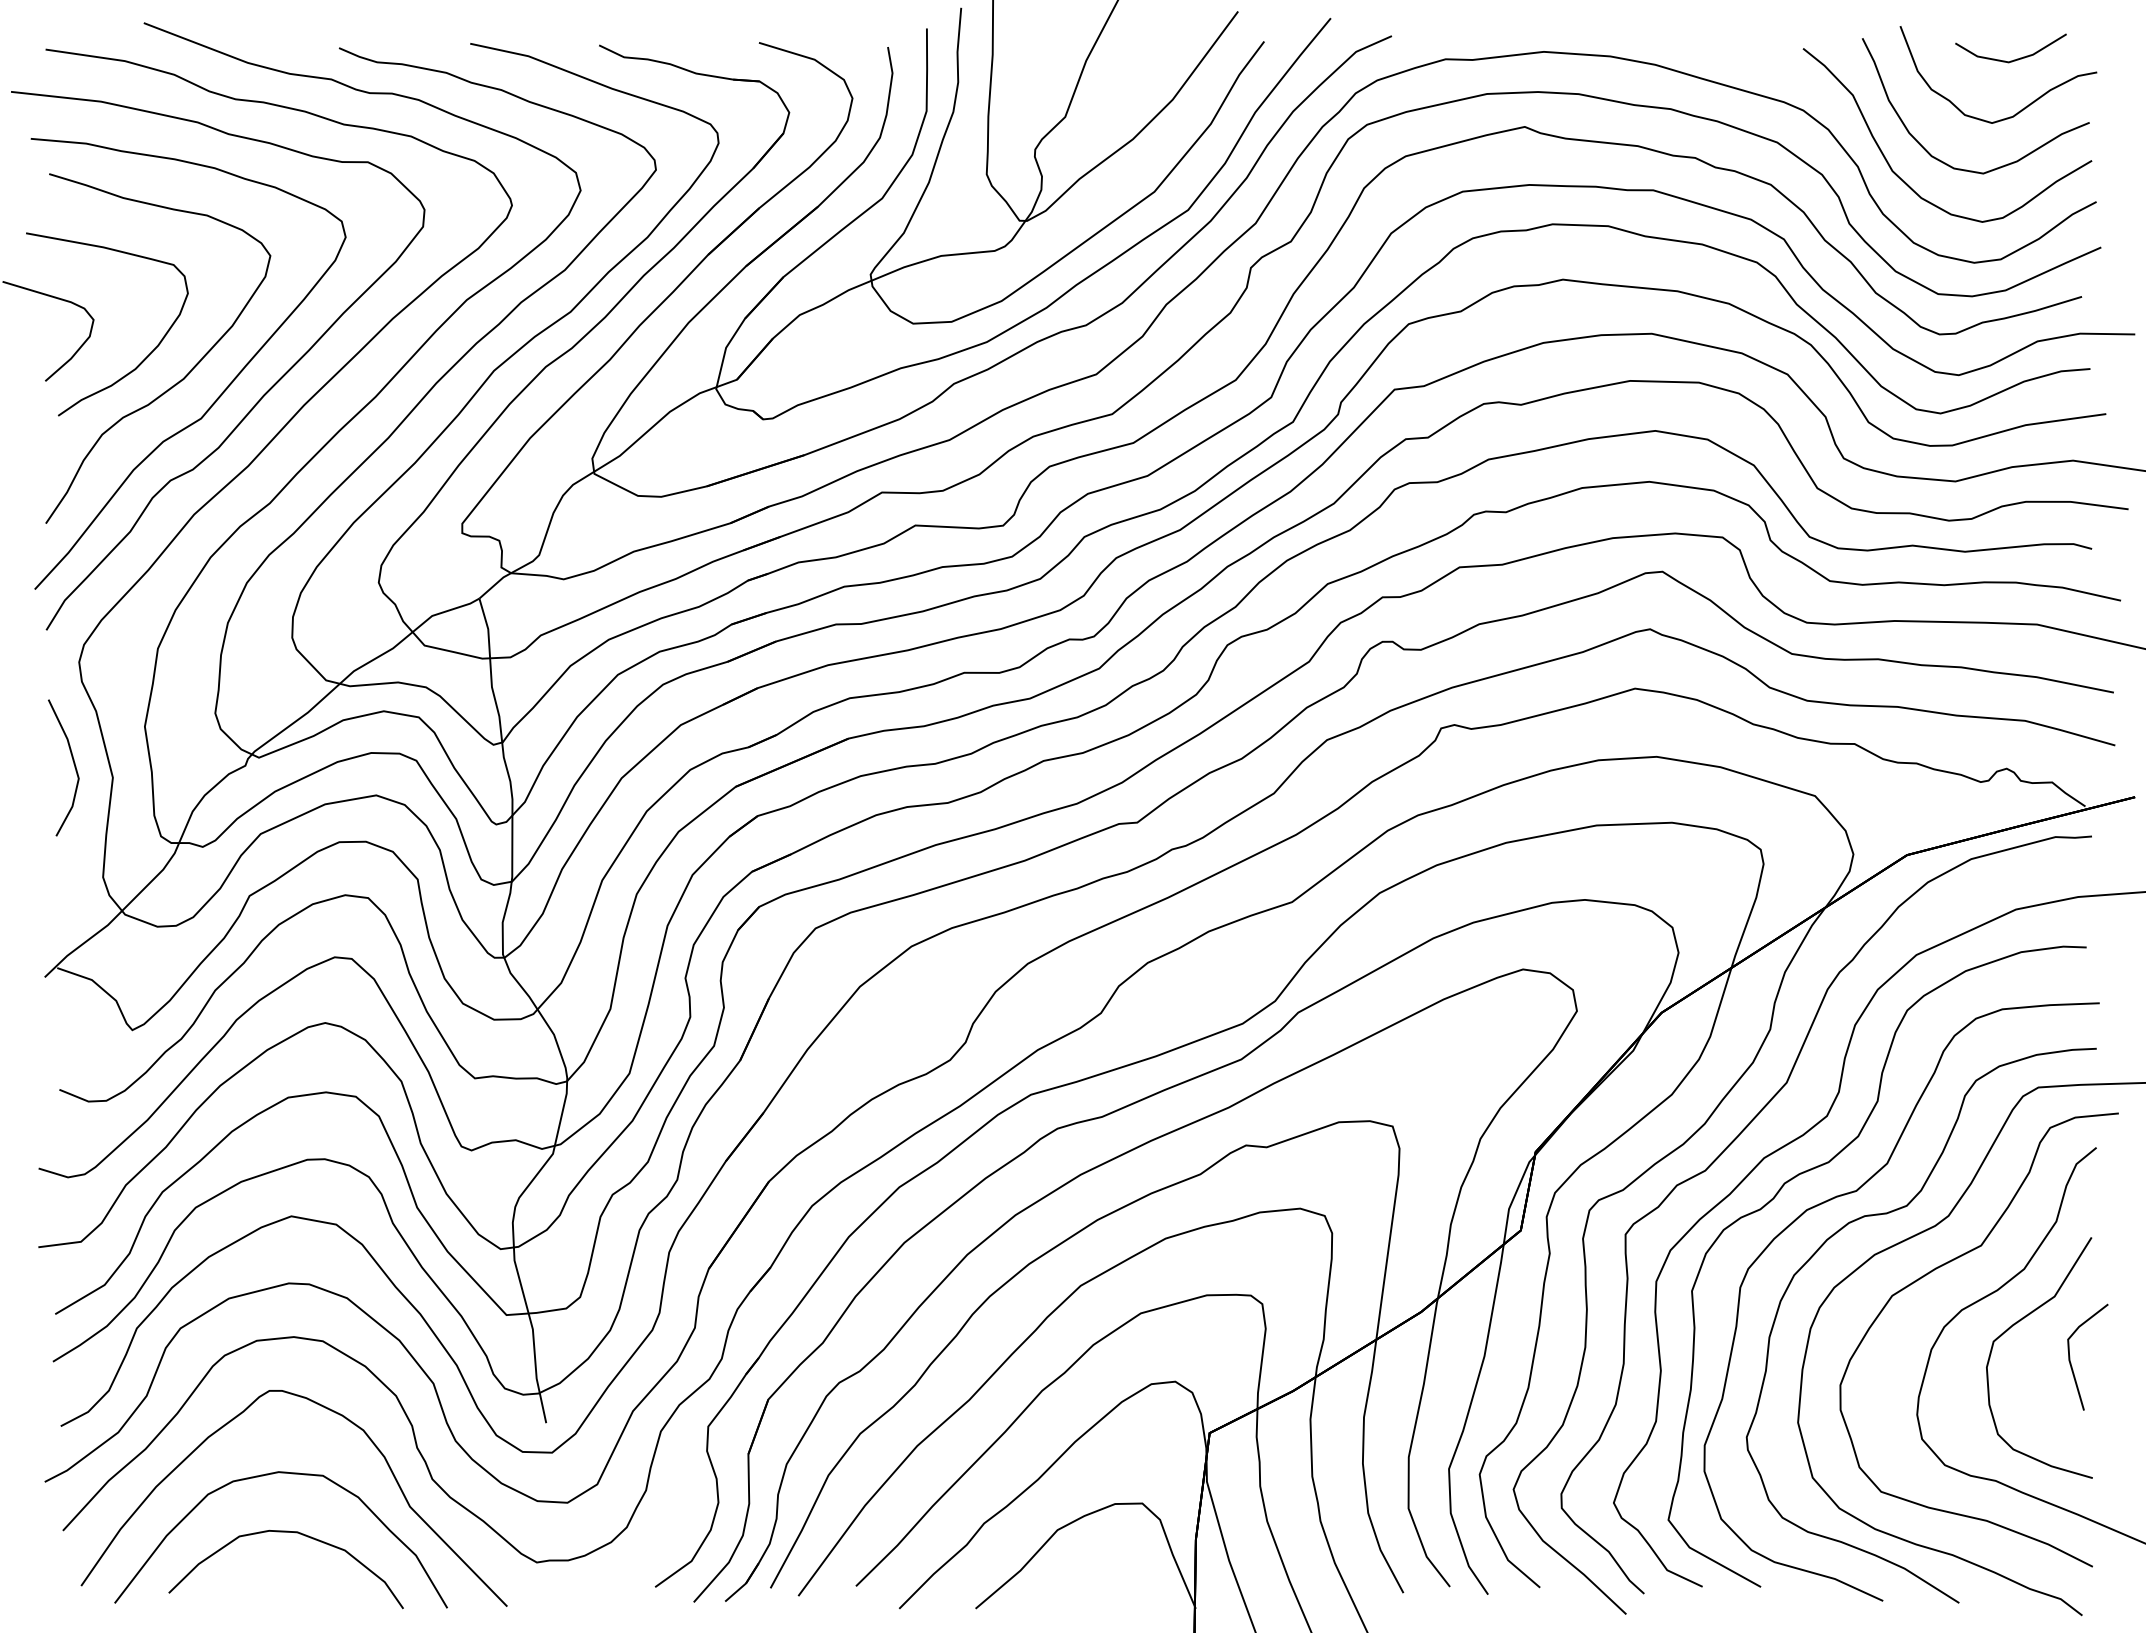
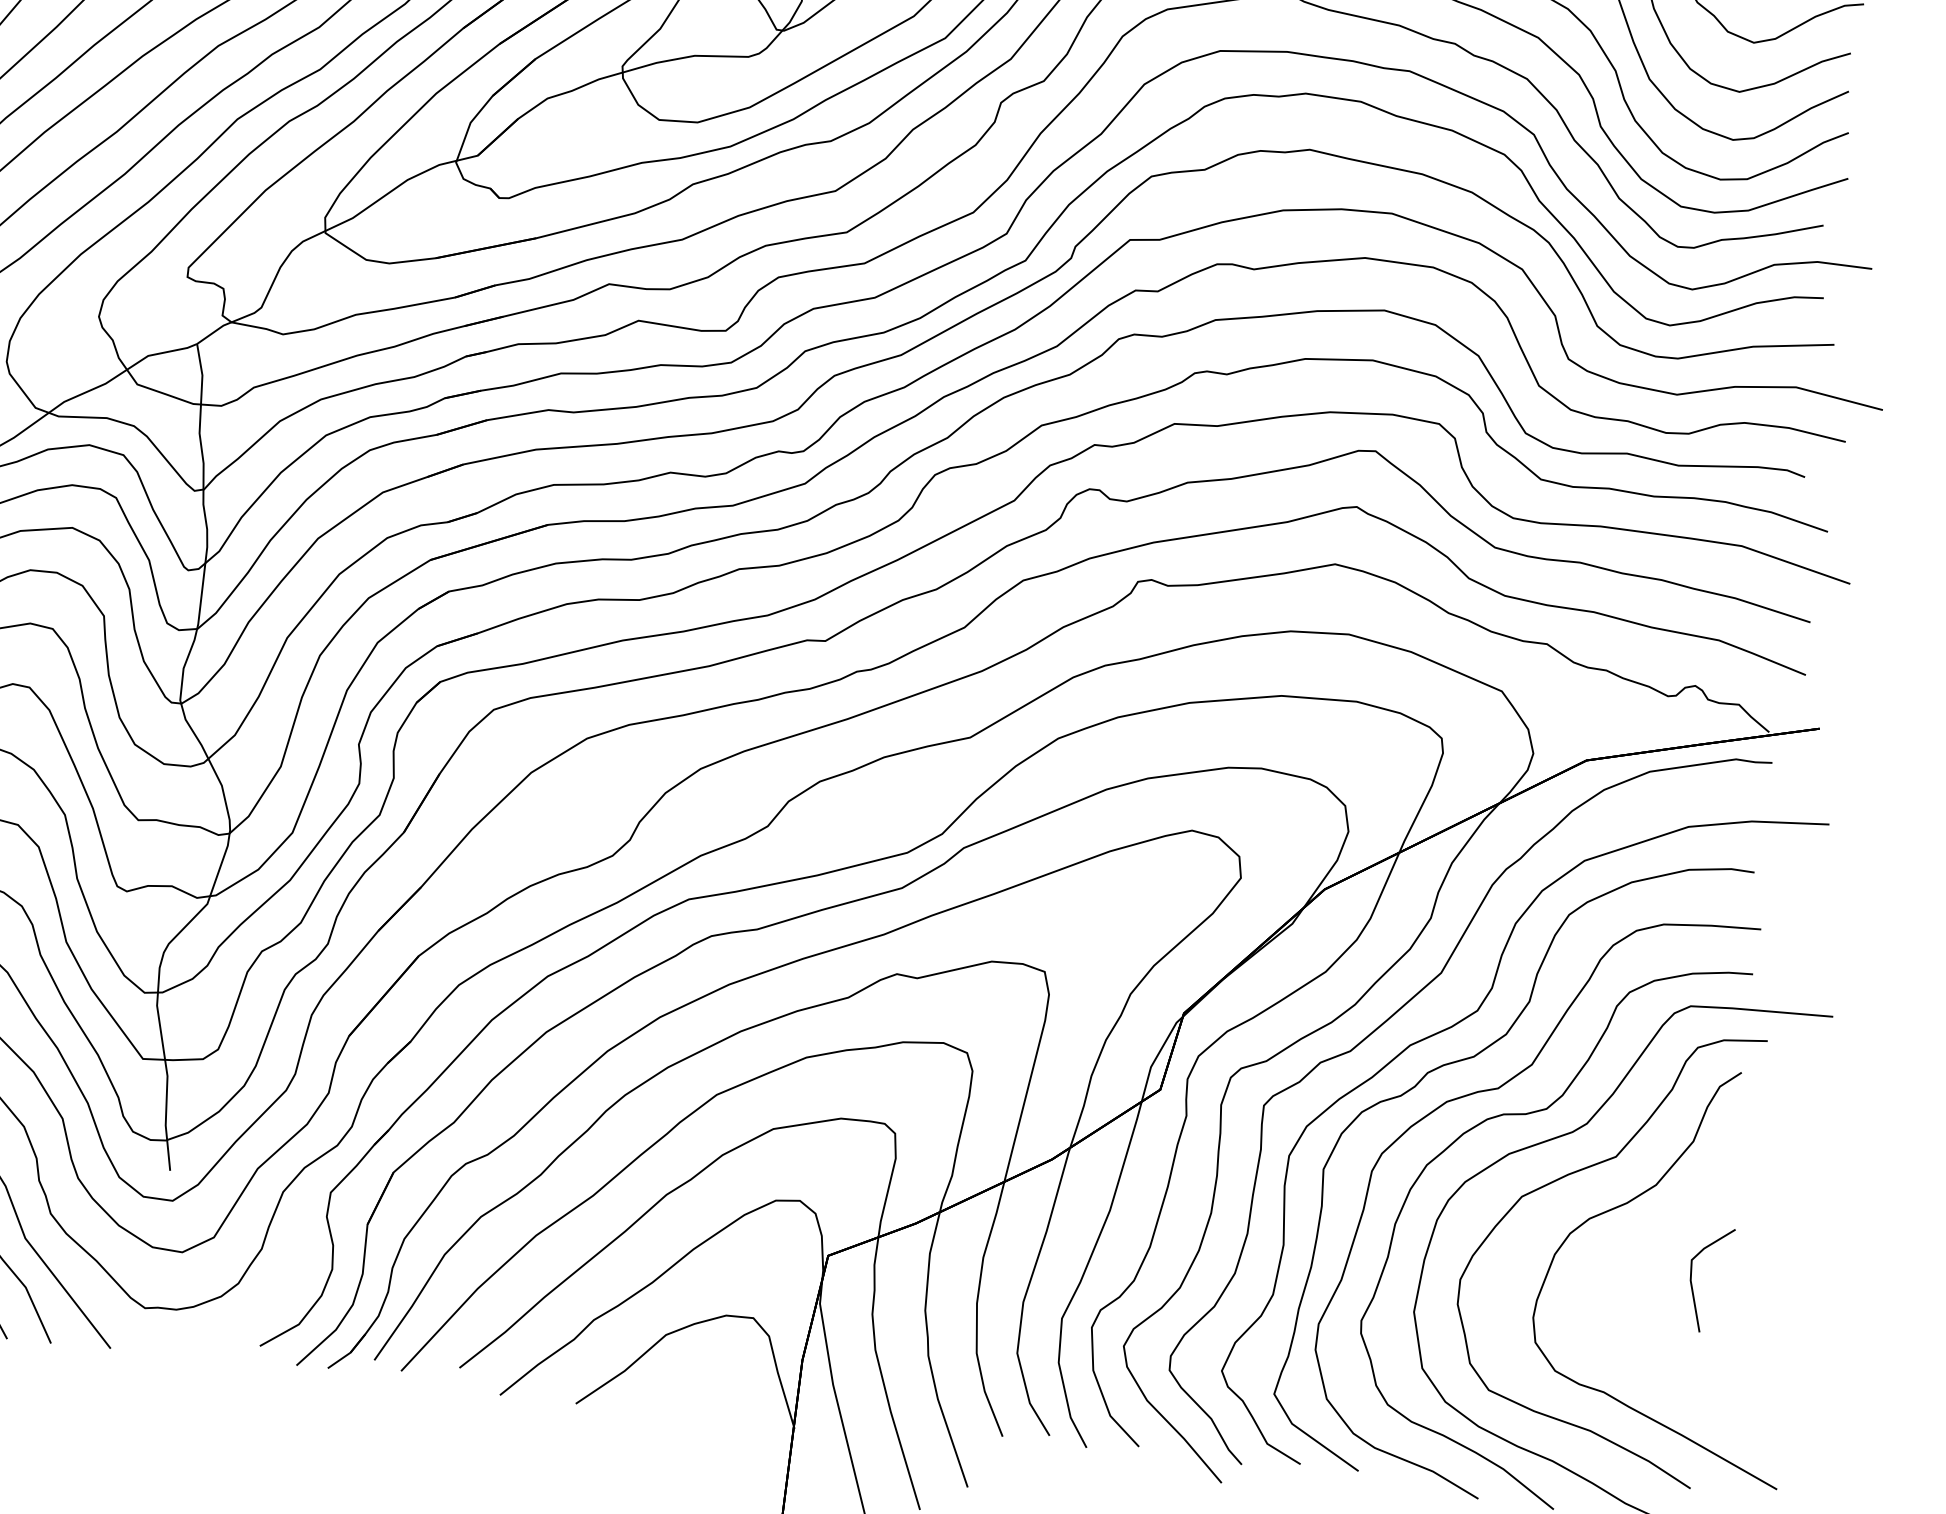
curve: (2013, 1326) -> (1638, 1240), removed

